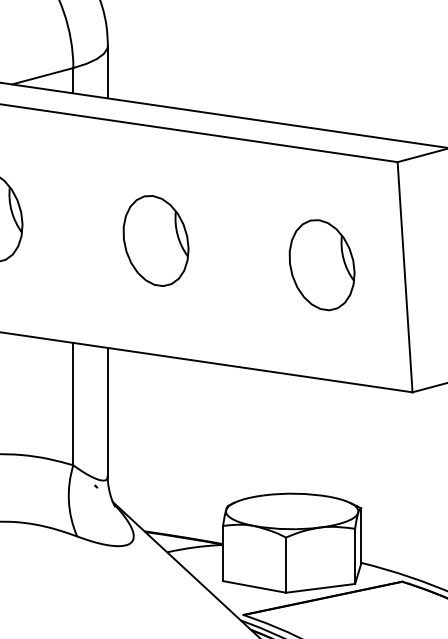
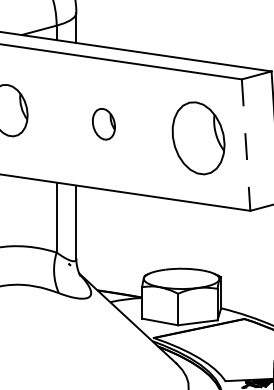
part: (155, 239) -> (103, 123), size x0.6
part: (321, 263) -> (198, 137), size x1.4
line: (405, 277) -> (246, 145), solid -> dashed

